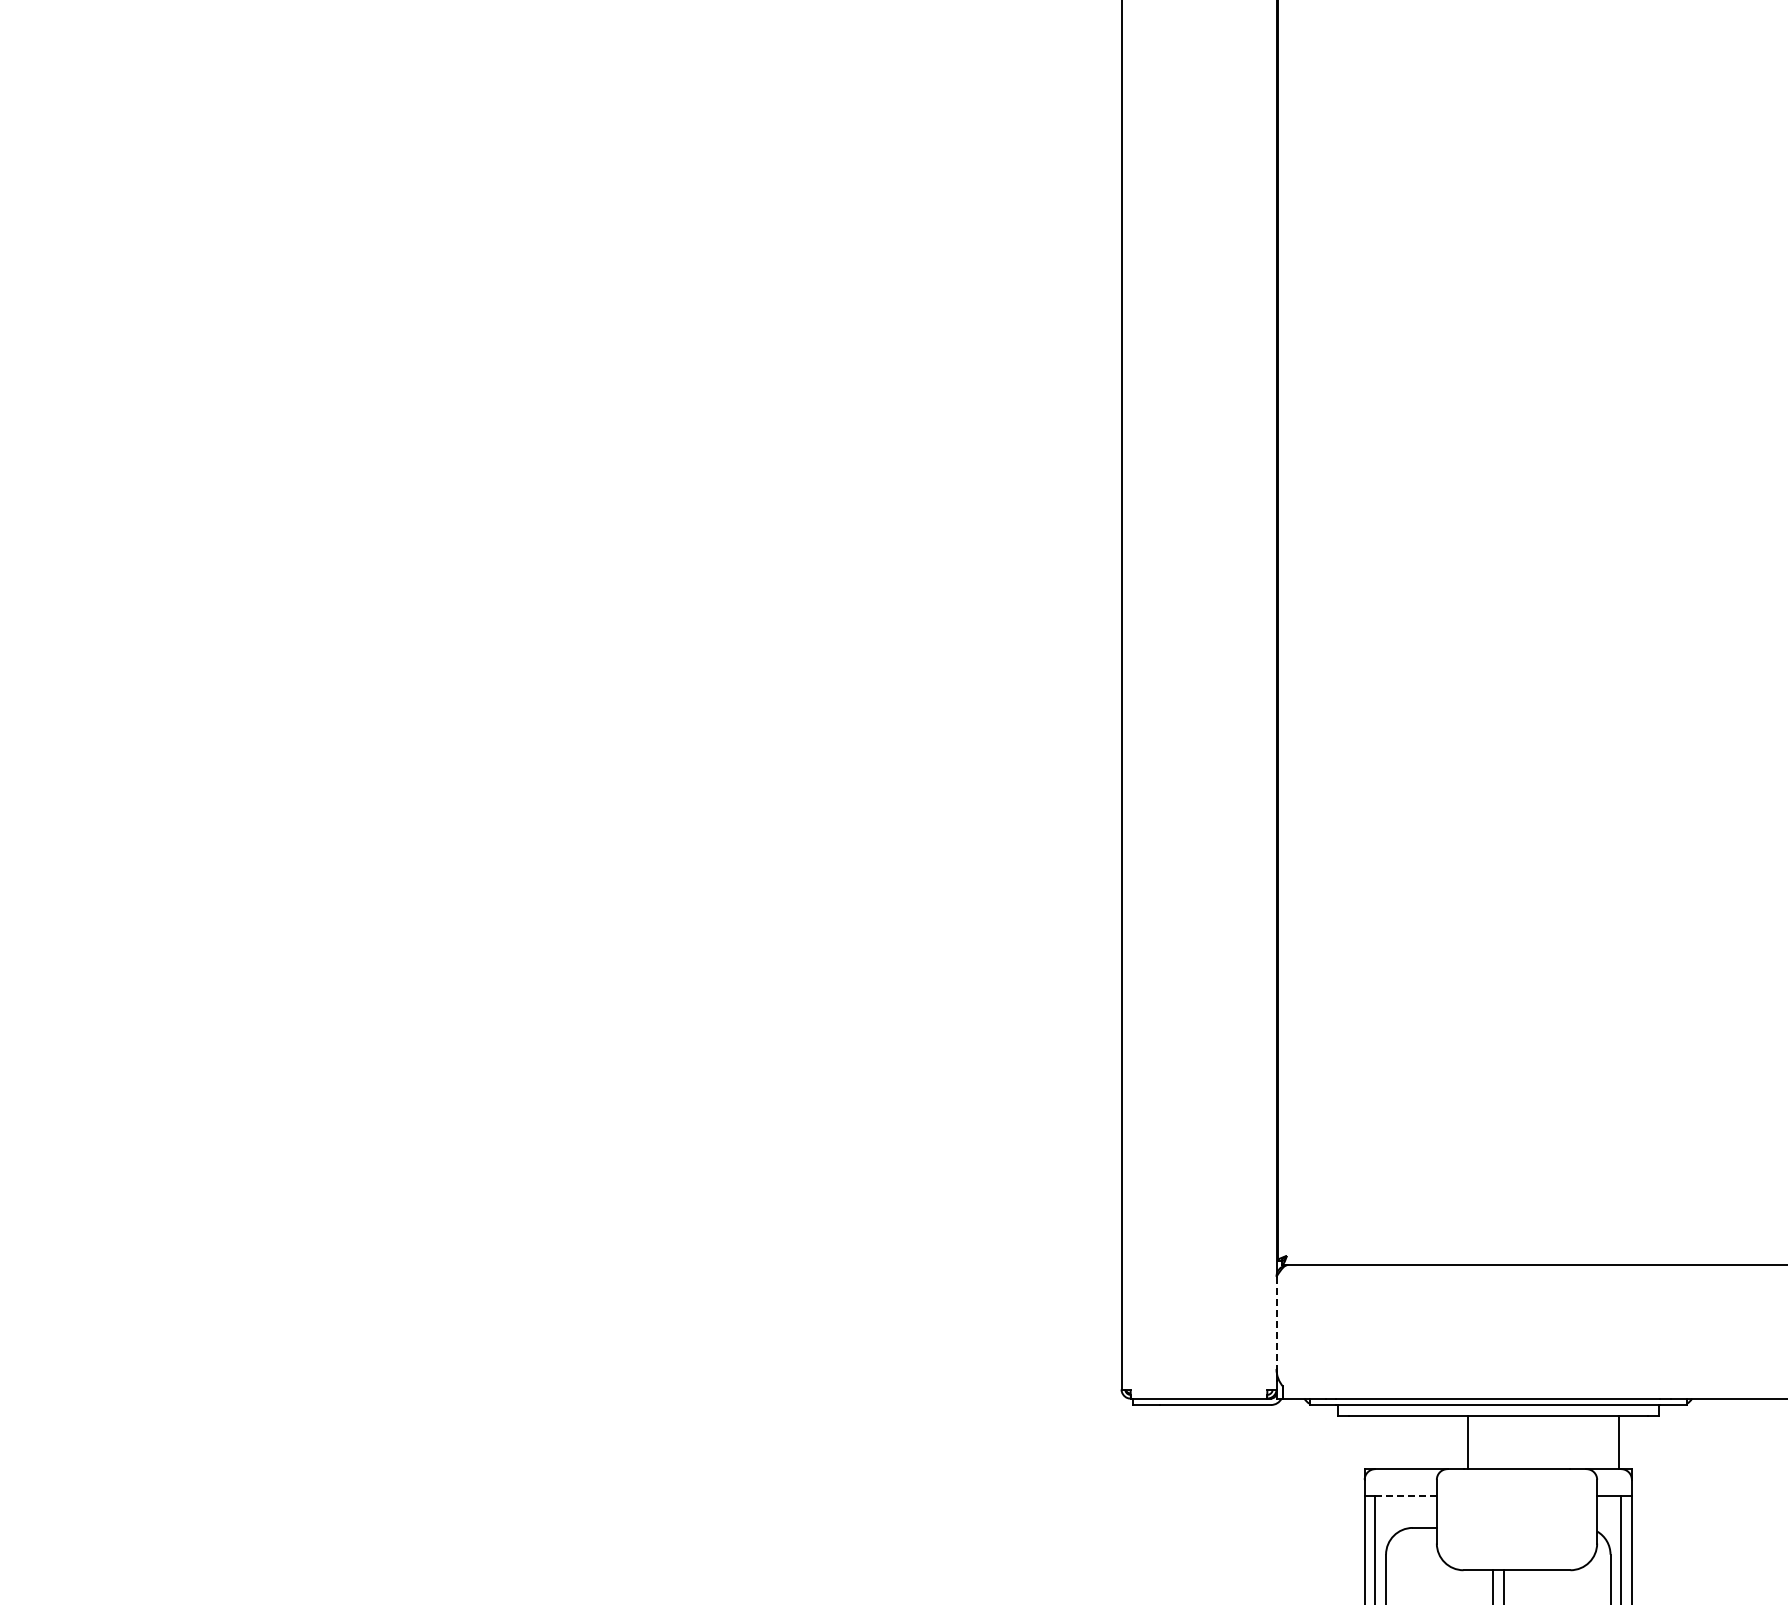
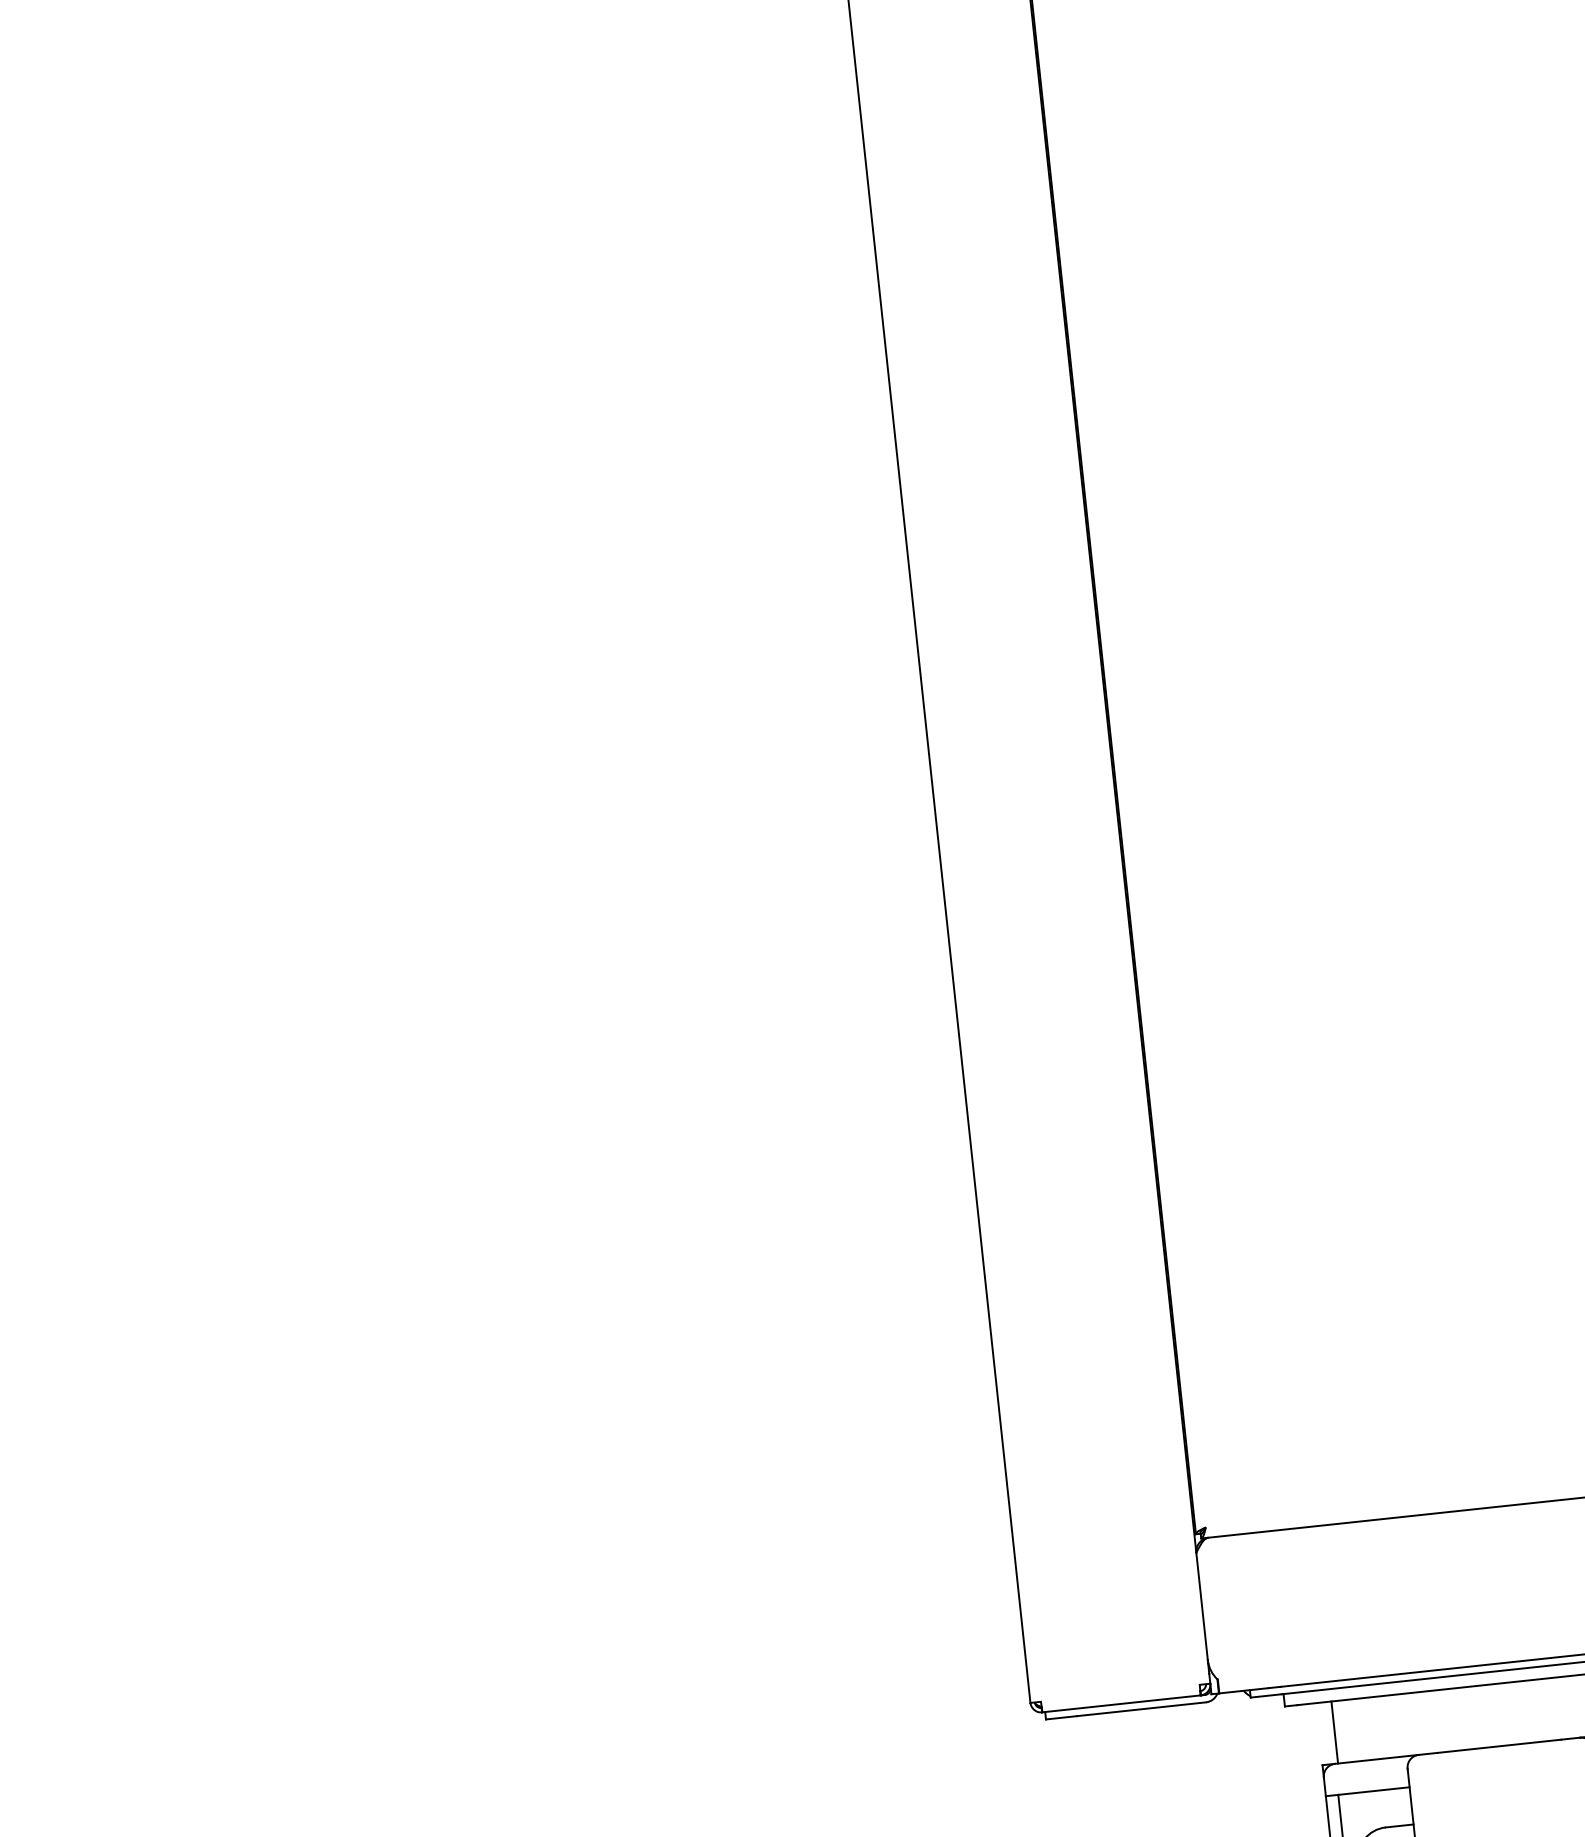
line: (1276, 1323) -> (1202, 1607), dashed -> solid
line: (1468, 1442) -> (1335, 1732), moved
line: (1406, 1495) -> (1374, 1790), dashed -> solid

